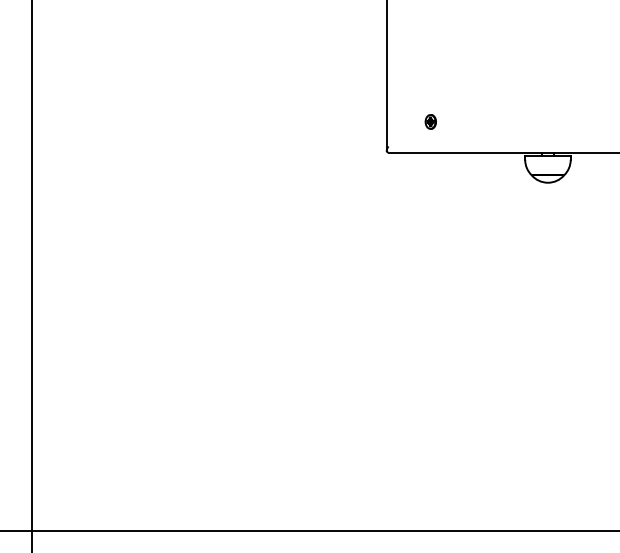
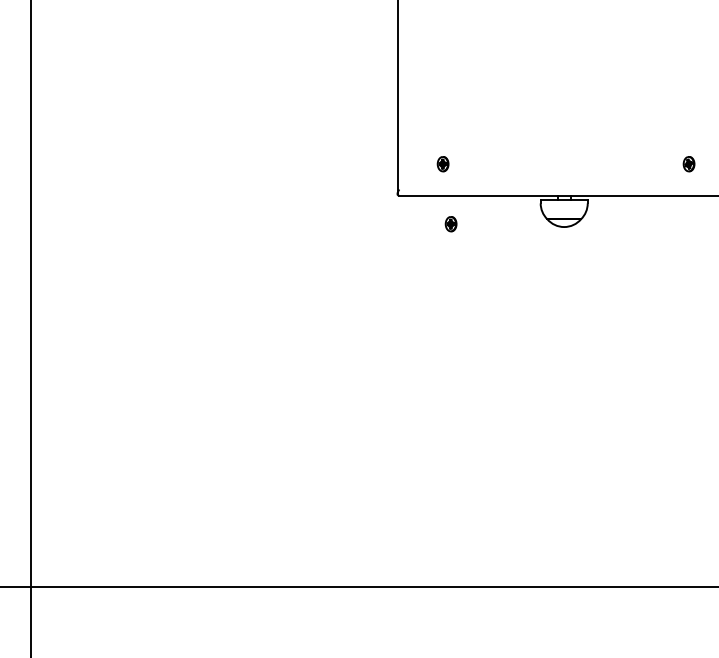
part: (437, 180) -> (450, 224), added

